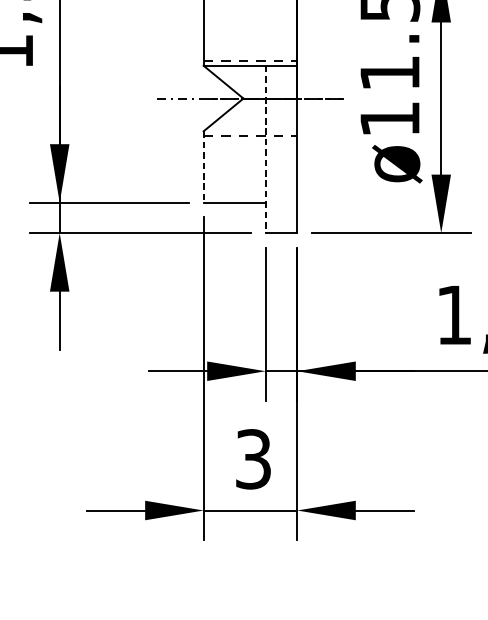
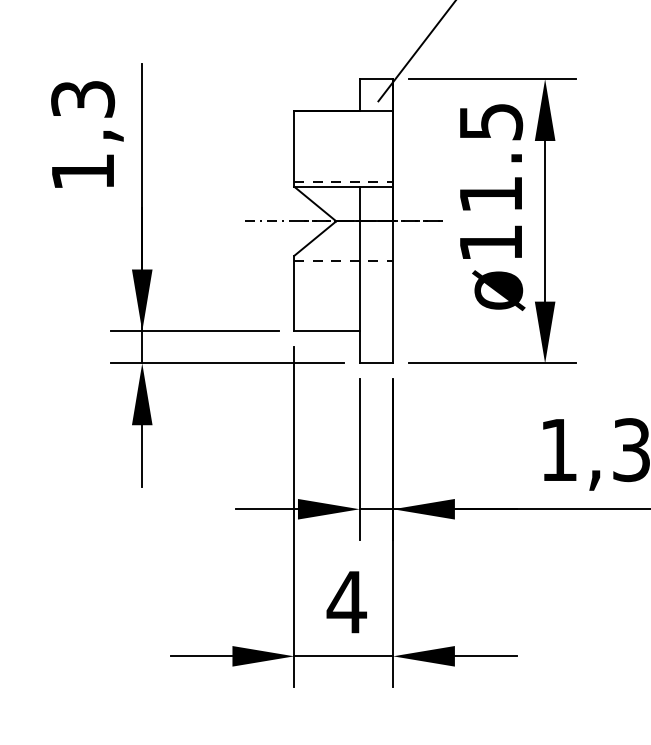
line: (265, 149) -> (359, 275), dashed -> solid
line: (203, 166) -> (294, 293), dashed -> solid
text: (253, 459) -> (346, 602), 3 -> 4

